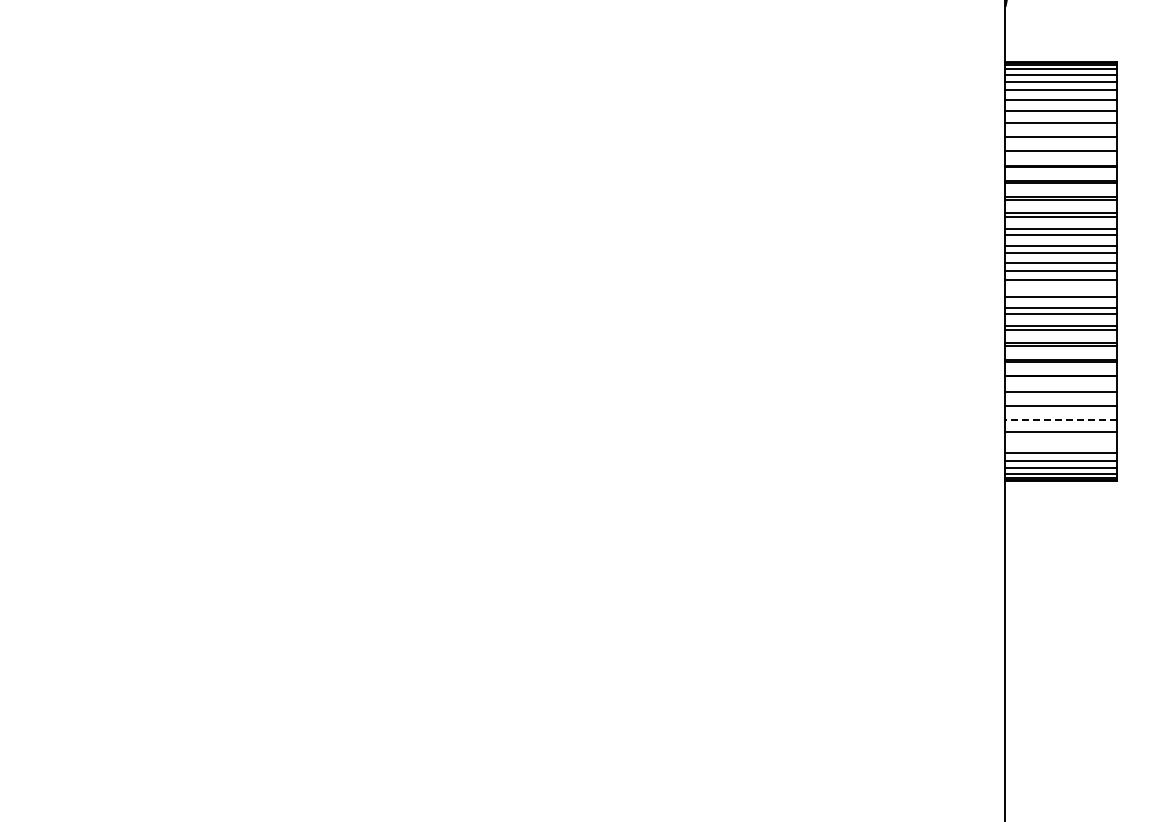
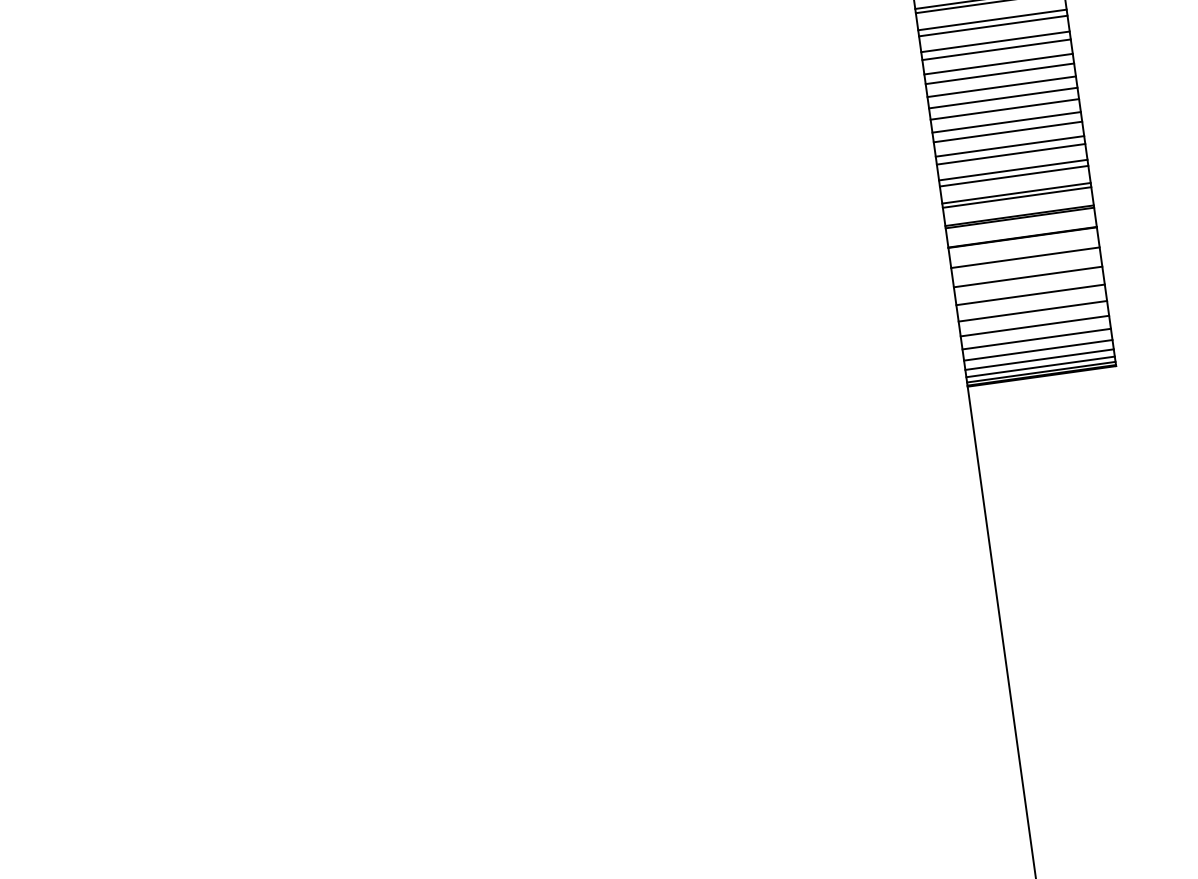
line: (1061, 289) -> (1006, 121), added
line: (1061, 419) -> (1030, 294), dashed -> solid
line: (1061, 443) -> (1035, 326), added

